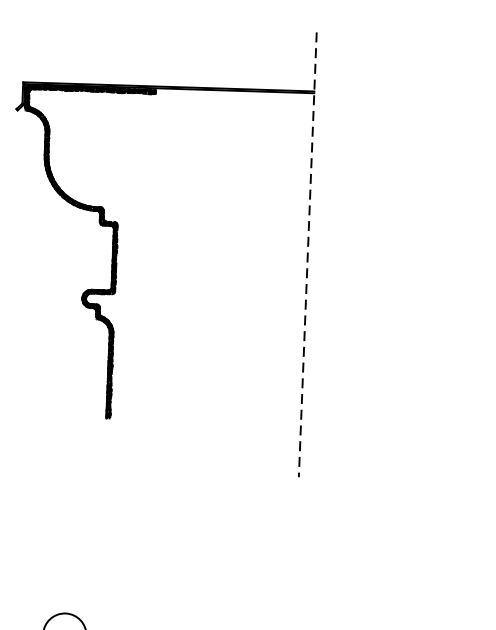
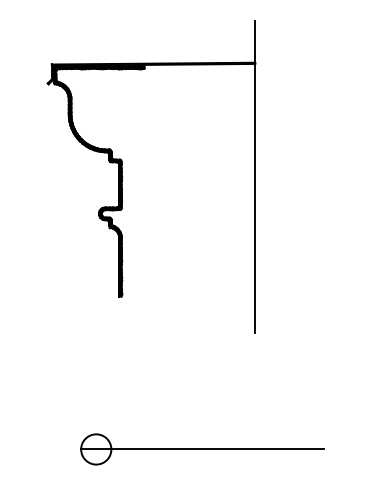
line: (307, 255) -> (255, 177), dashed -> solid

